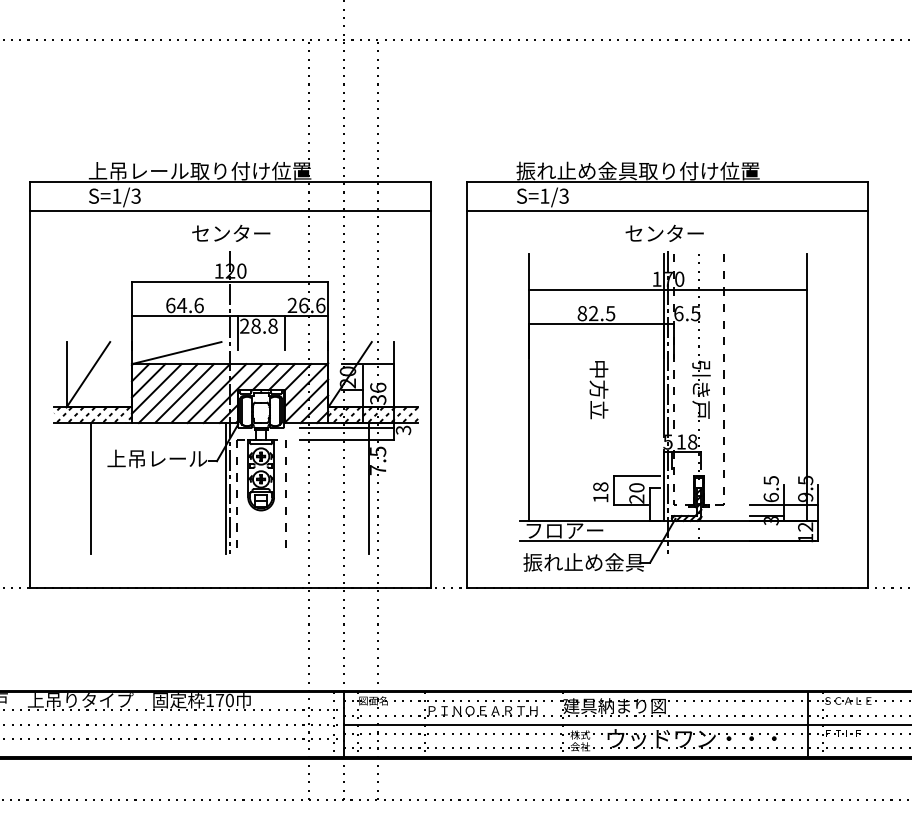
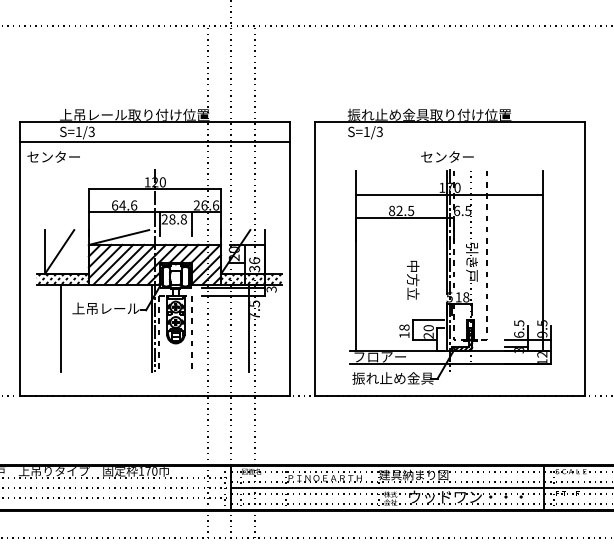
line: (667, 210) -> (449, 141), removed
text: (230, 232) -> (53, 156), moved
text: (599, 388) -> (413, 279), moved

